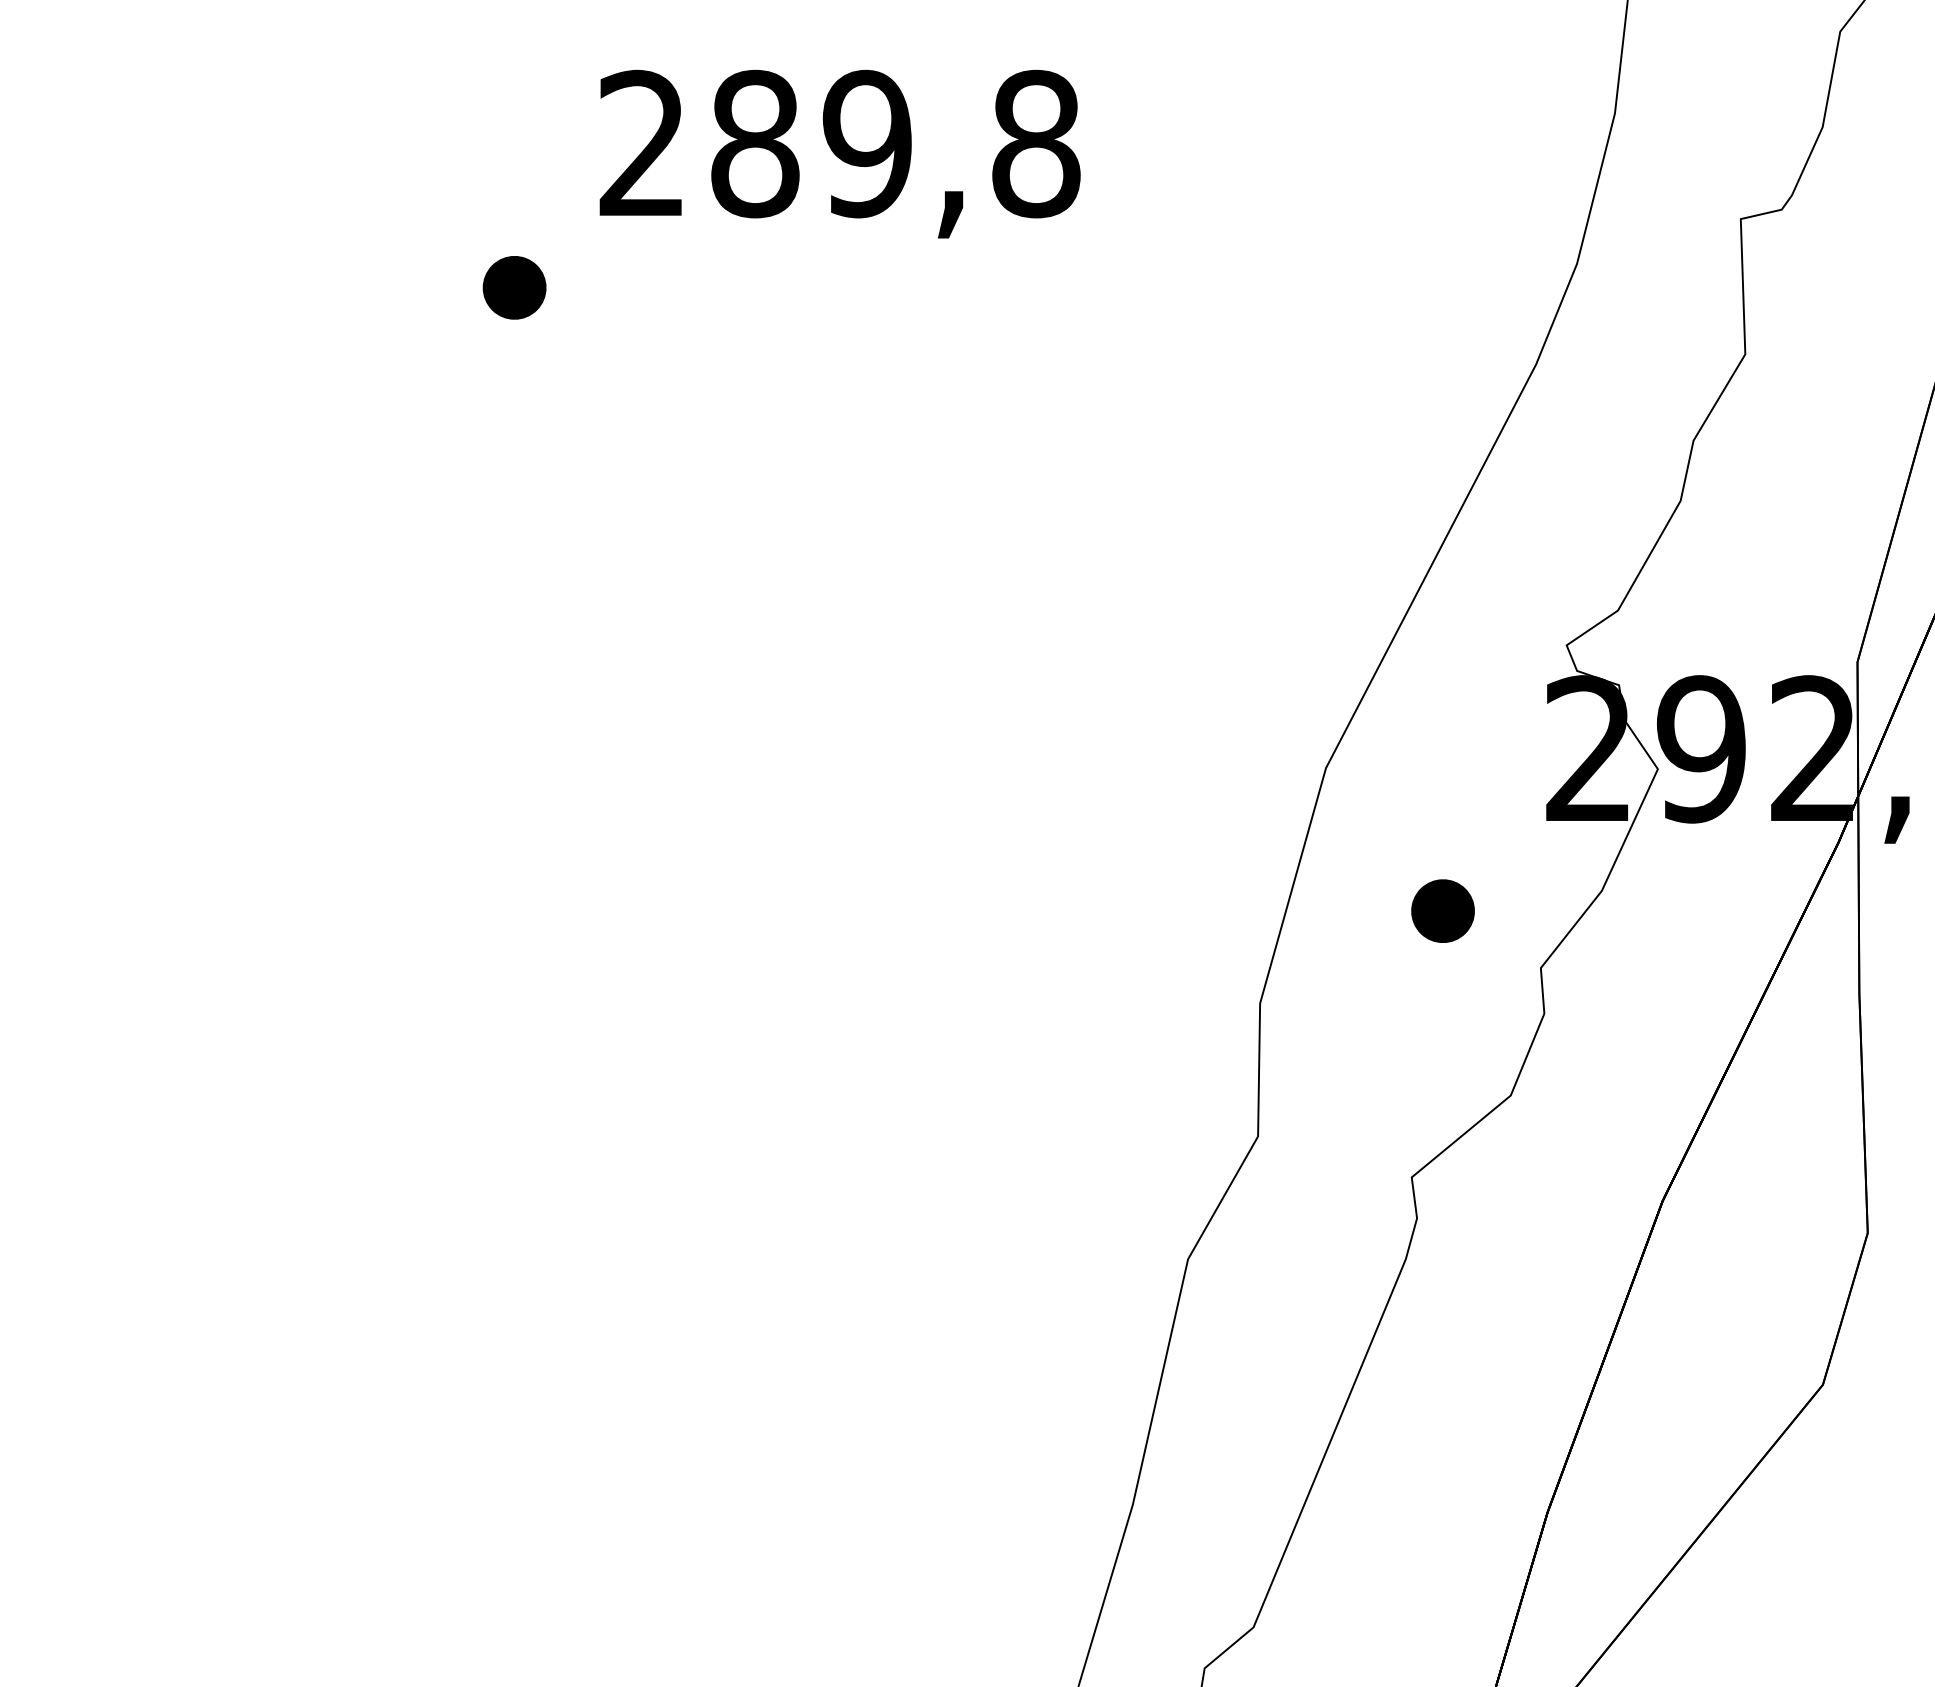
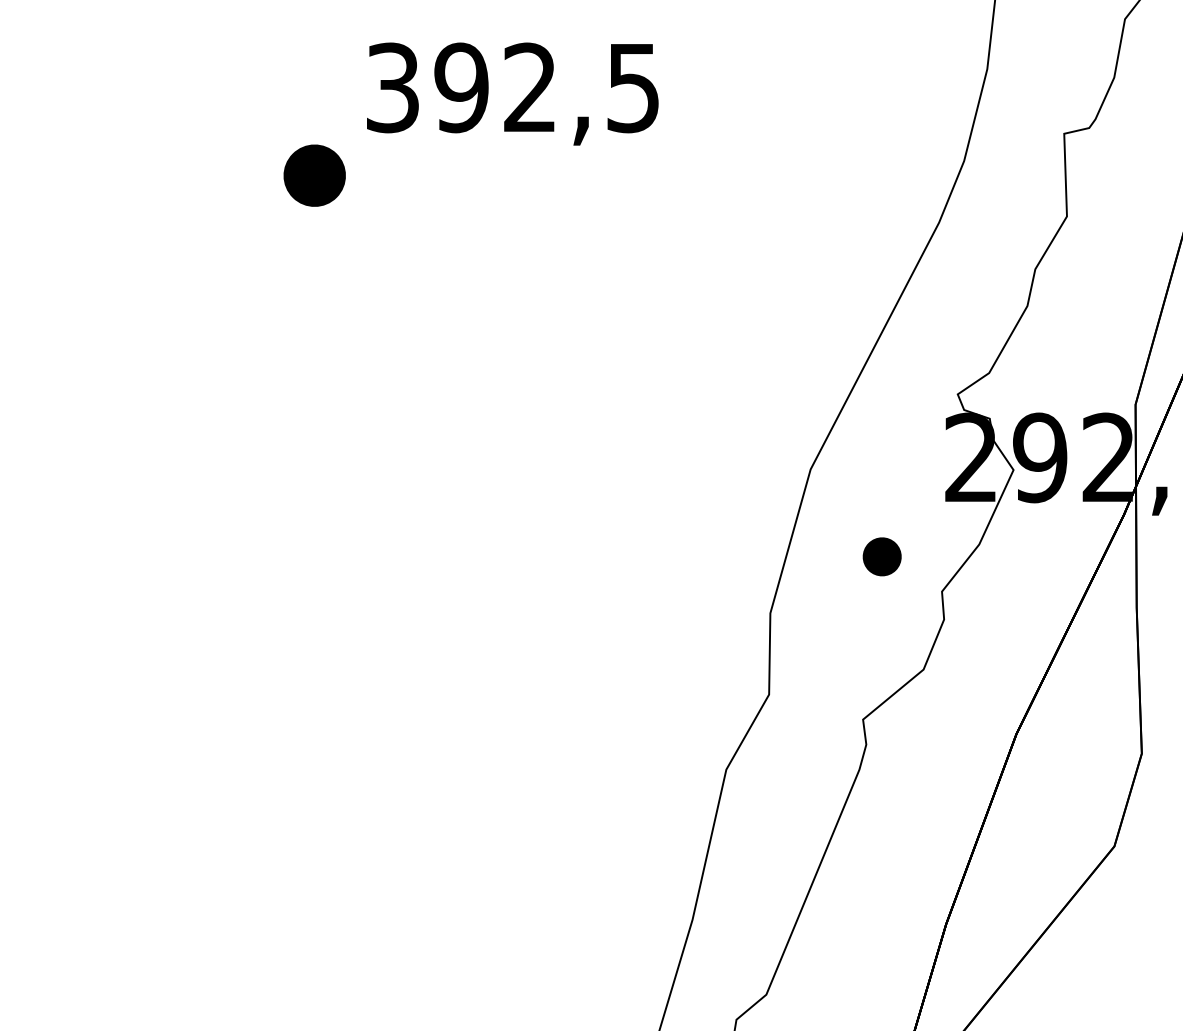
text: (839, 143) -> (513, 87), 289,8 -> 392,5
part: (514, 287) -> (314, 175), size x1.6

